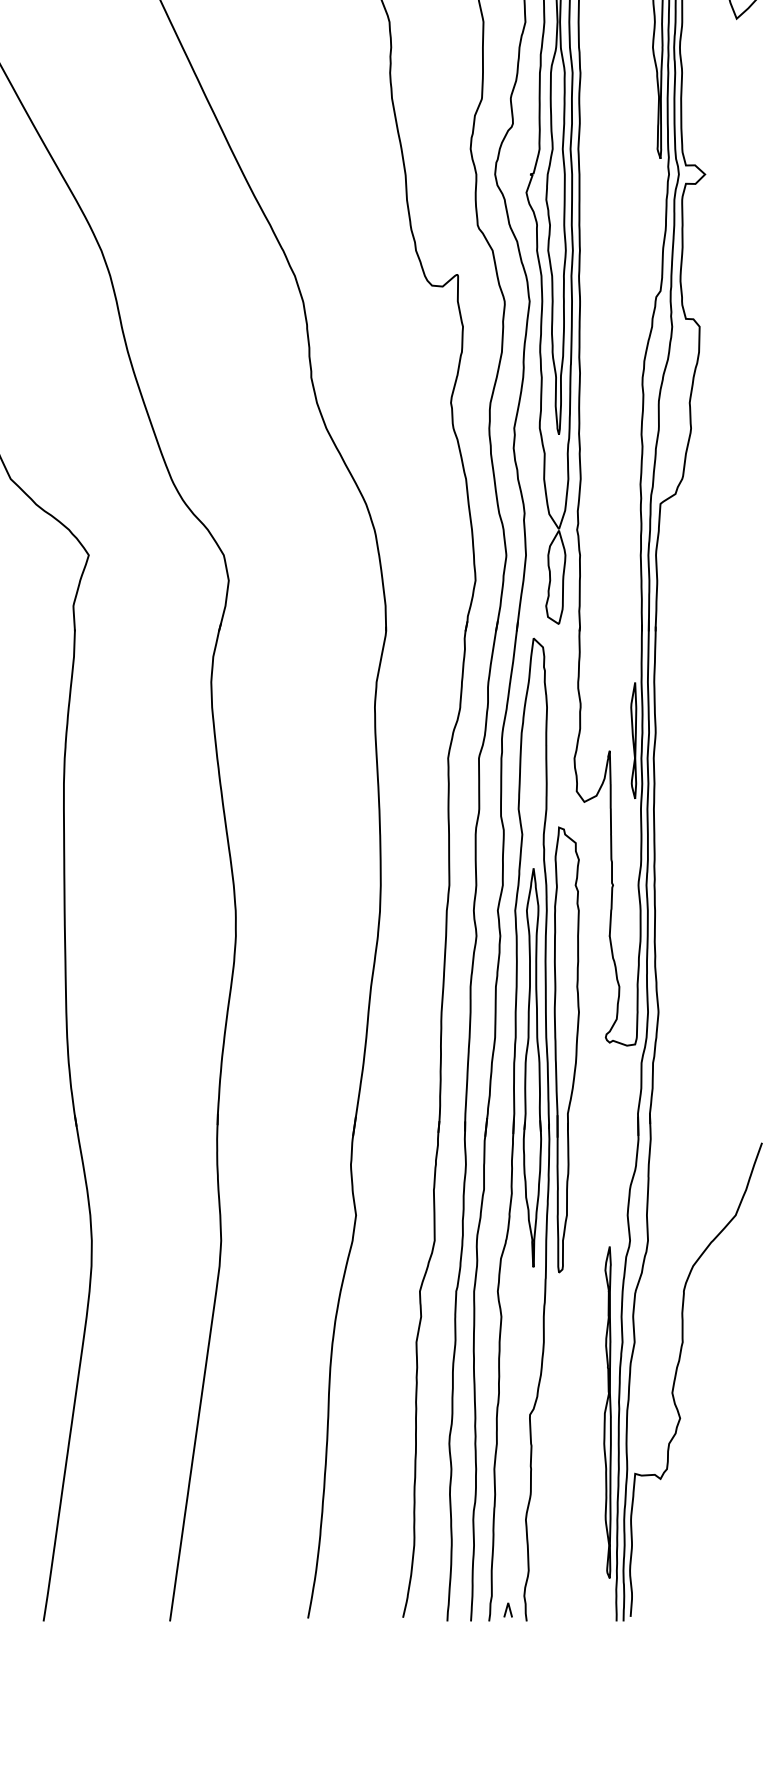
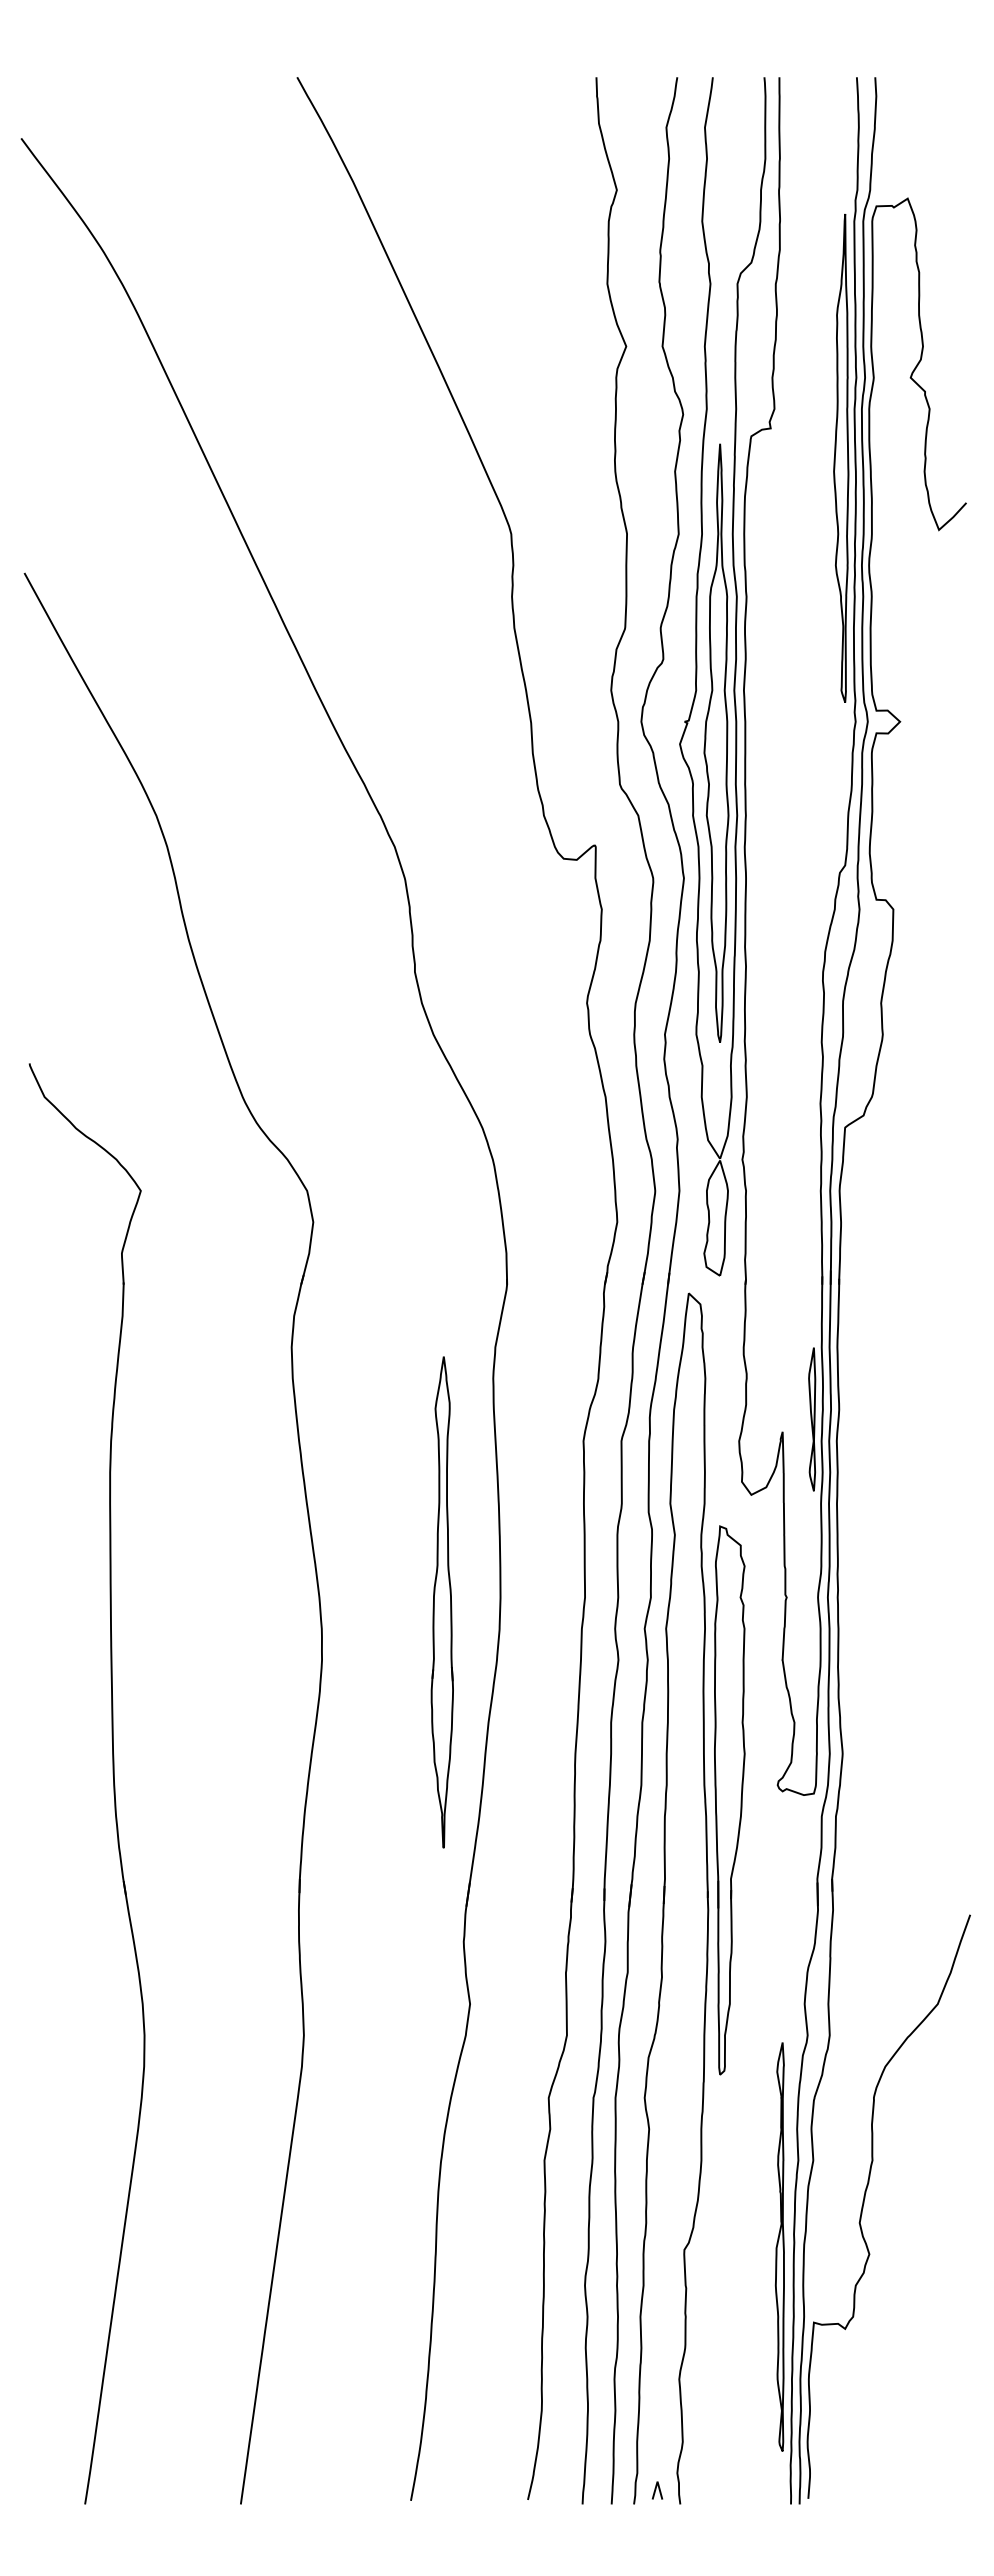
part: (531, 1067) -> (441, 1602), moved

